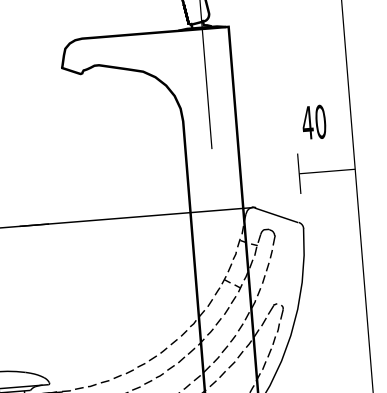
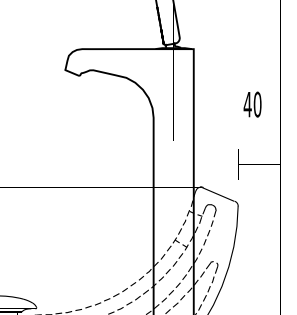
text: (314, 122) -> (252, 104), moved

